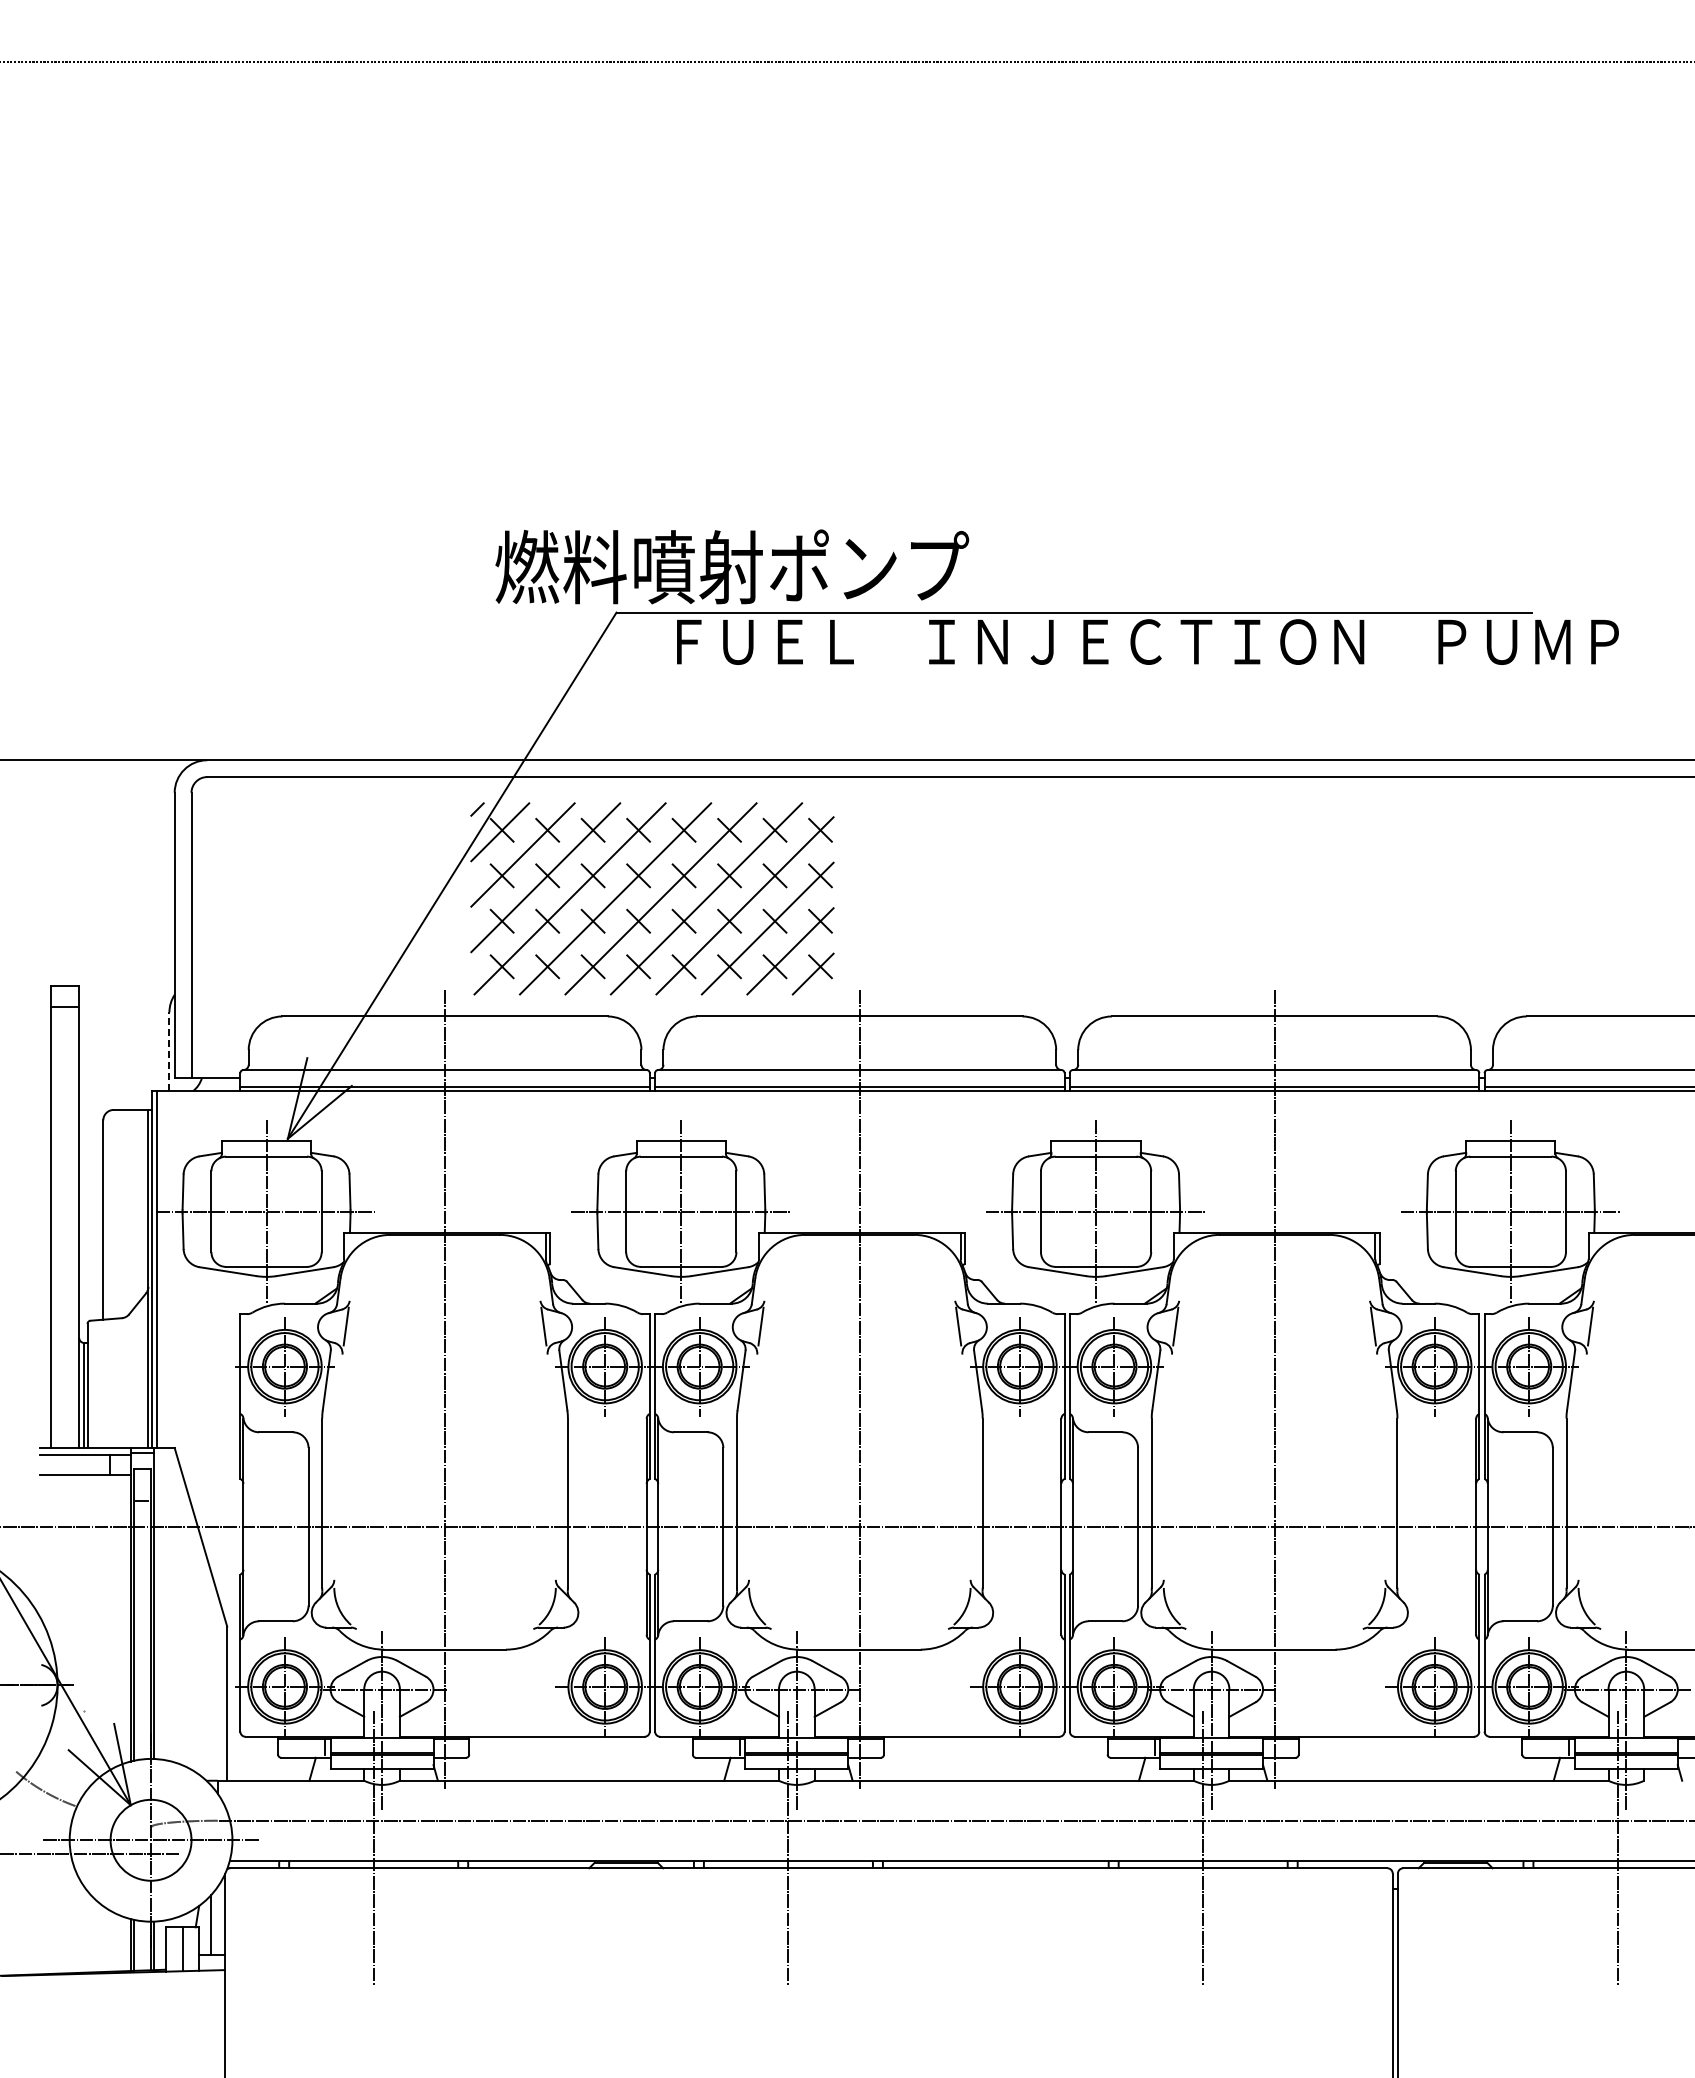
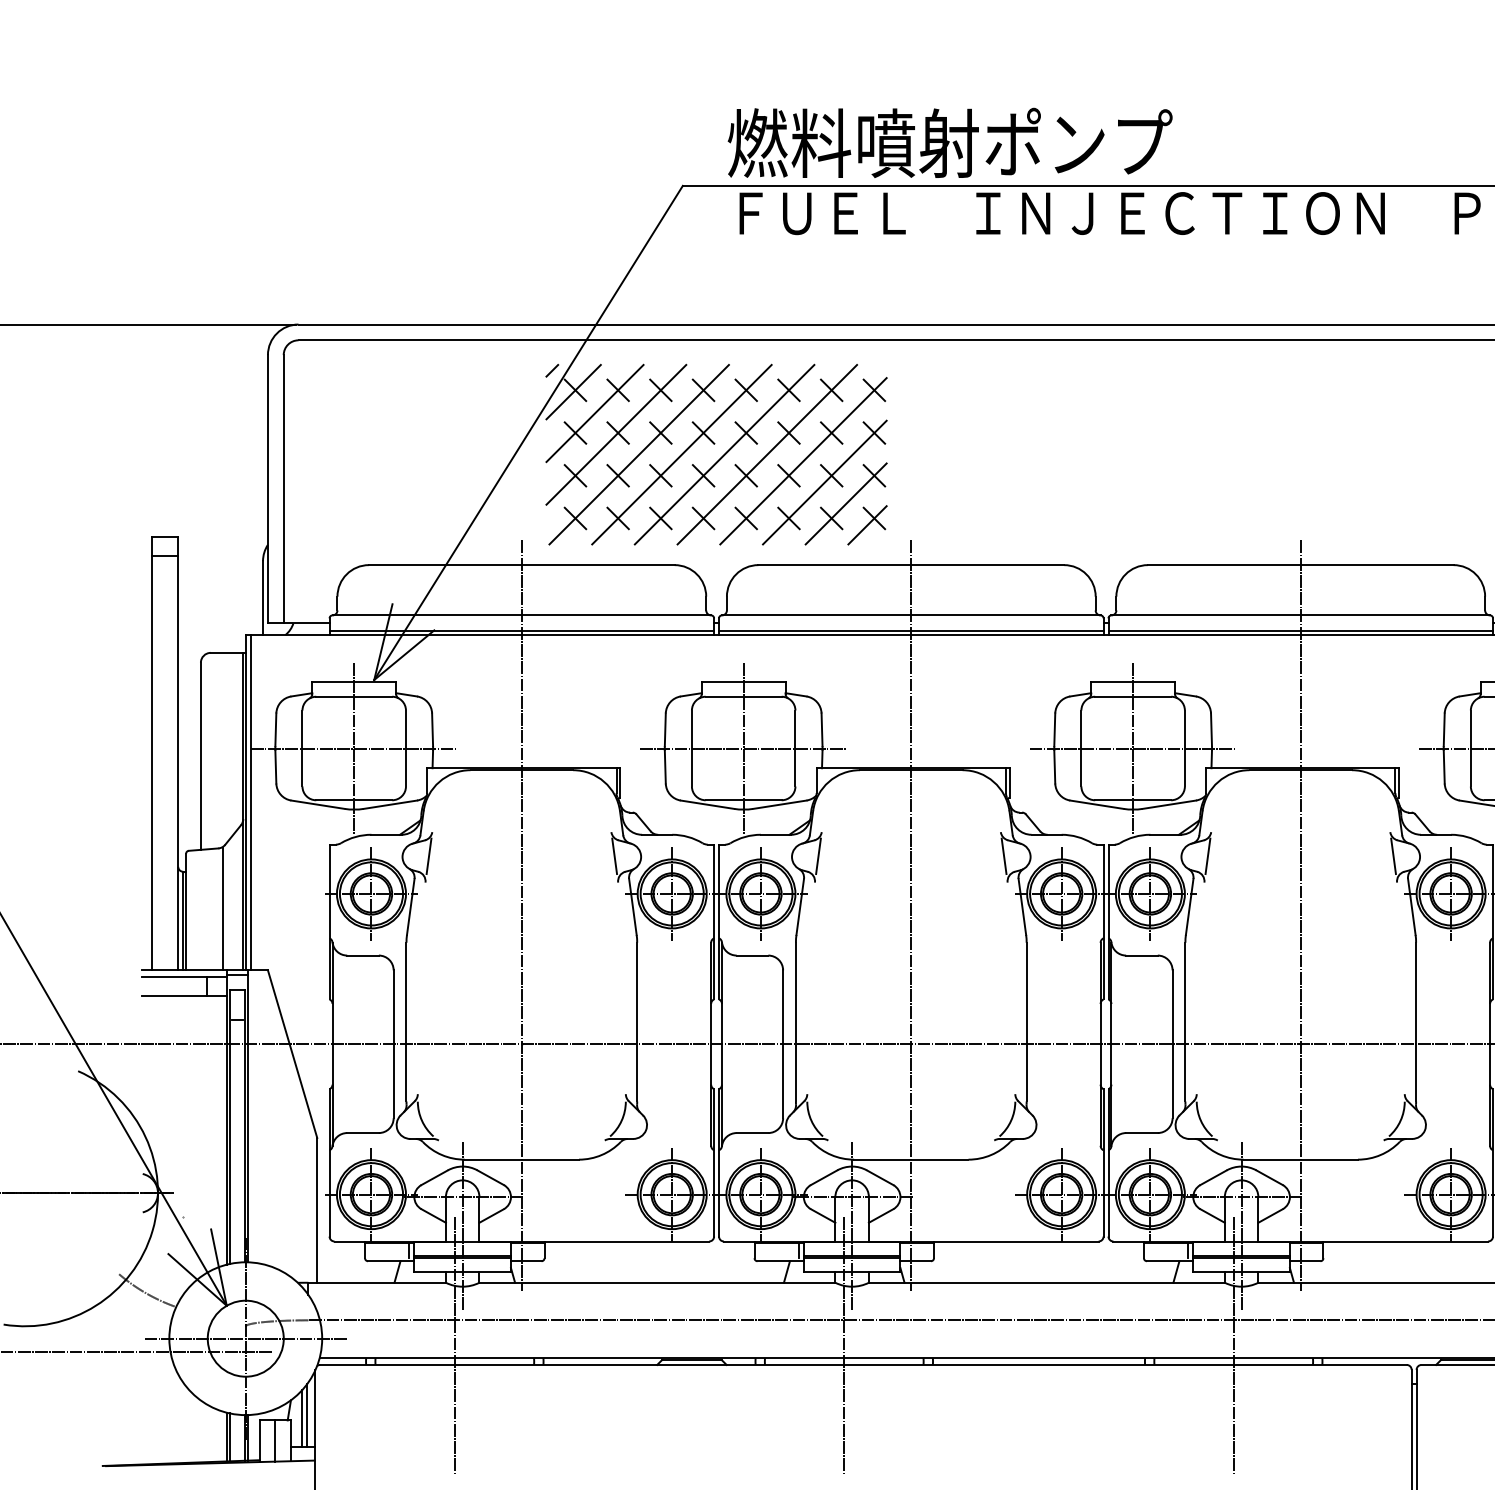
text: (732, 566) -> (950, 142), moved
line: (169, 1051) -> (263, 598), dashed -> solid
line: (126, 1382) -> (222, 908), added
line: (216, 1921) -> (307, 1414), added

